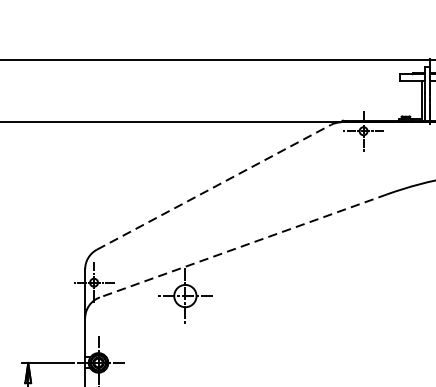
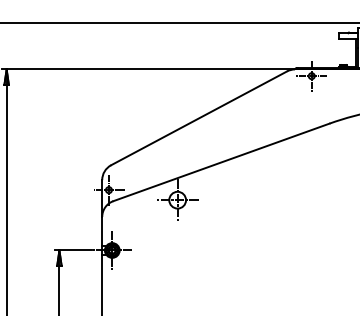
line: (214, 187) -> (199, 118), dashed -> solid
line: (243, 245) -> (221, 162), dashed -> solid

